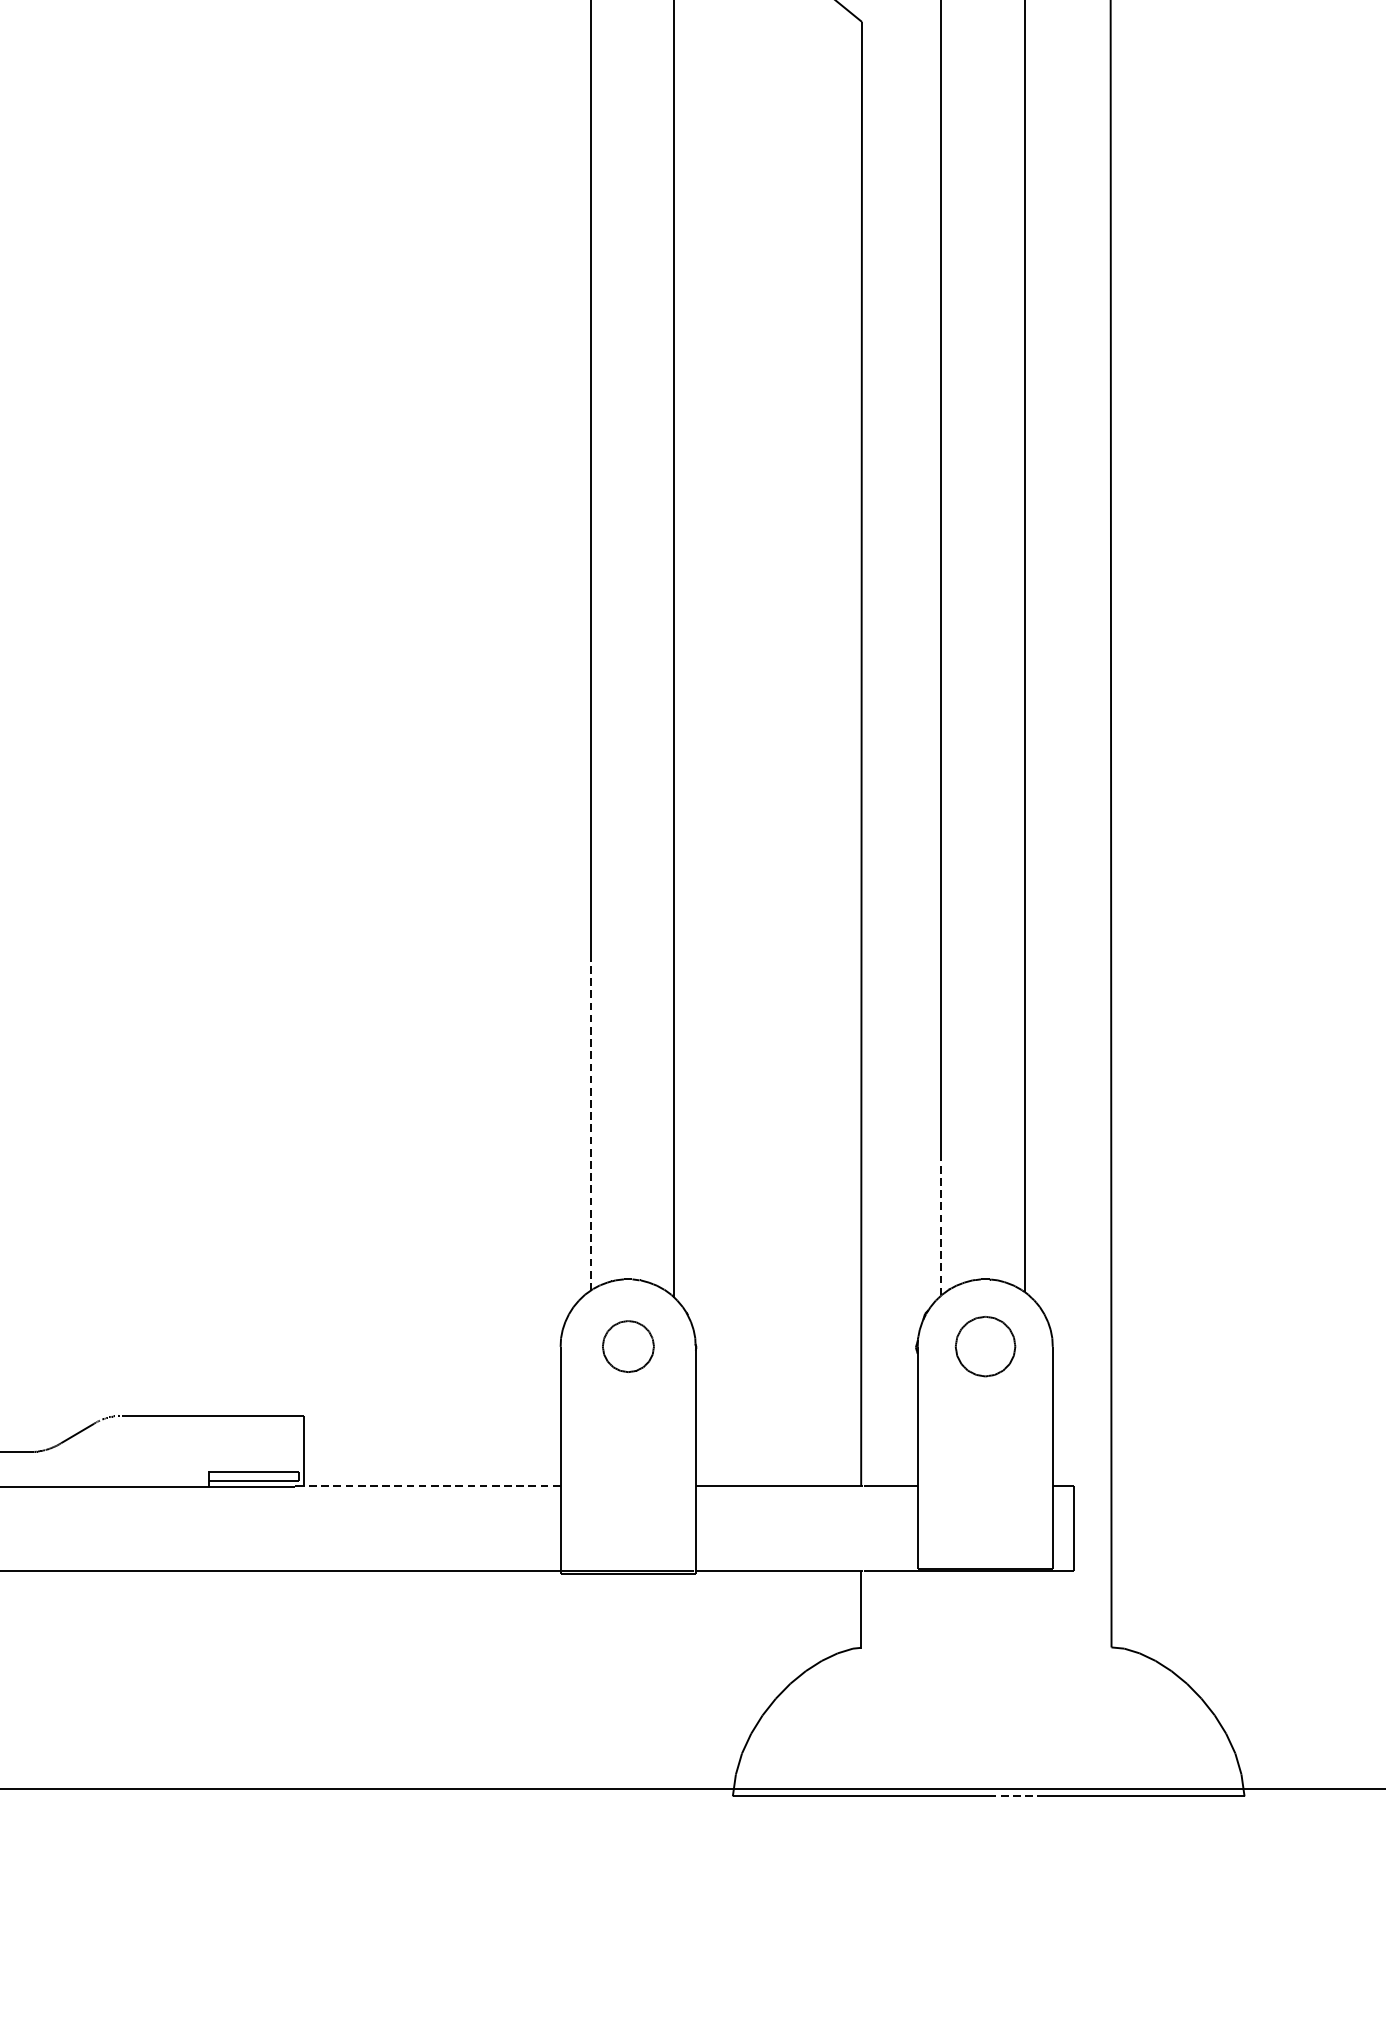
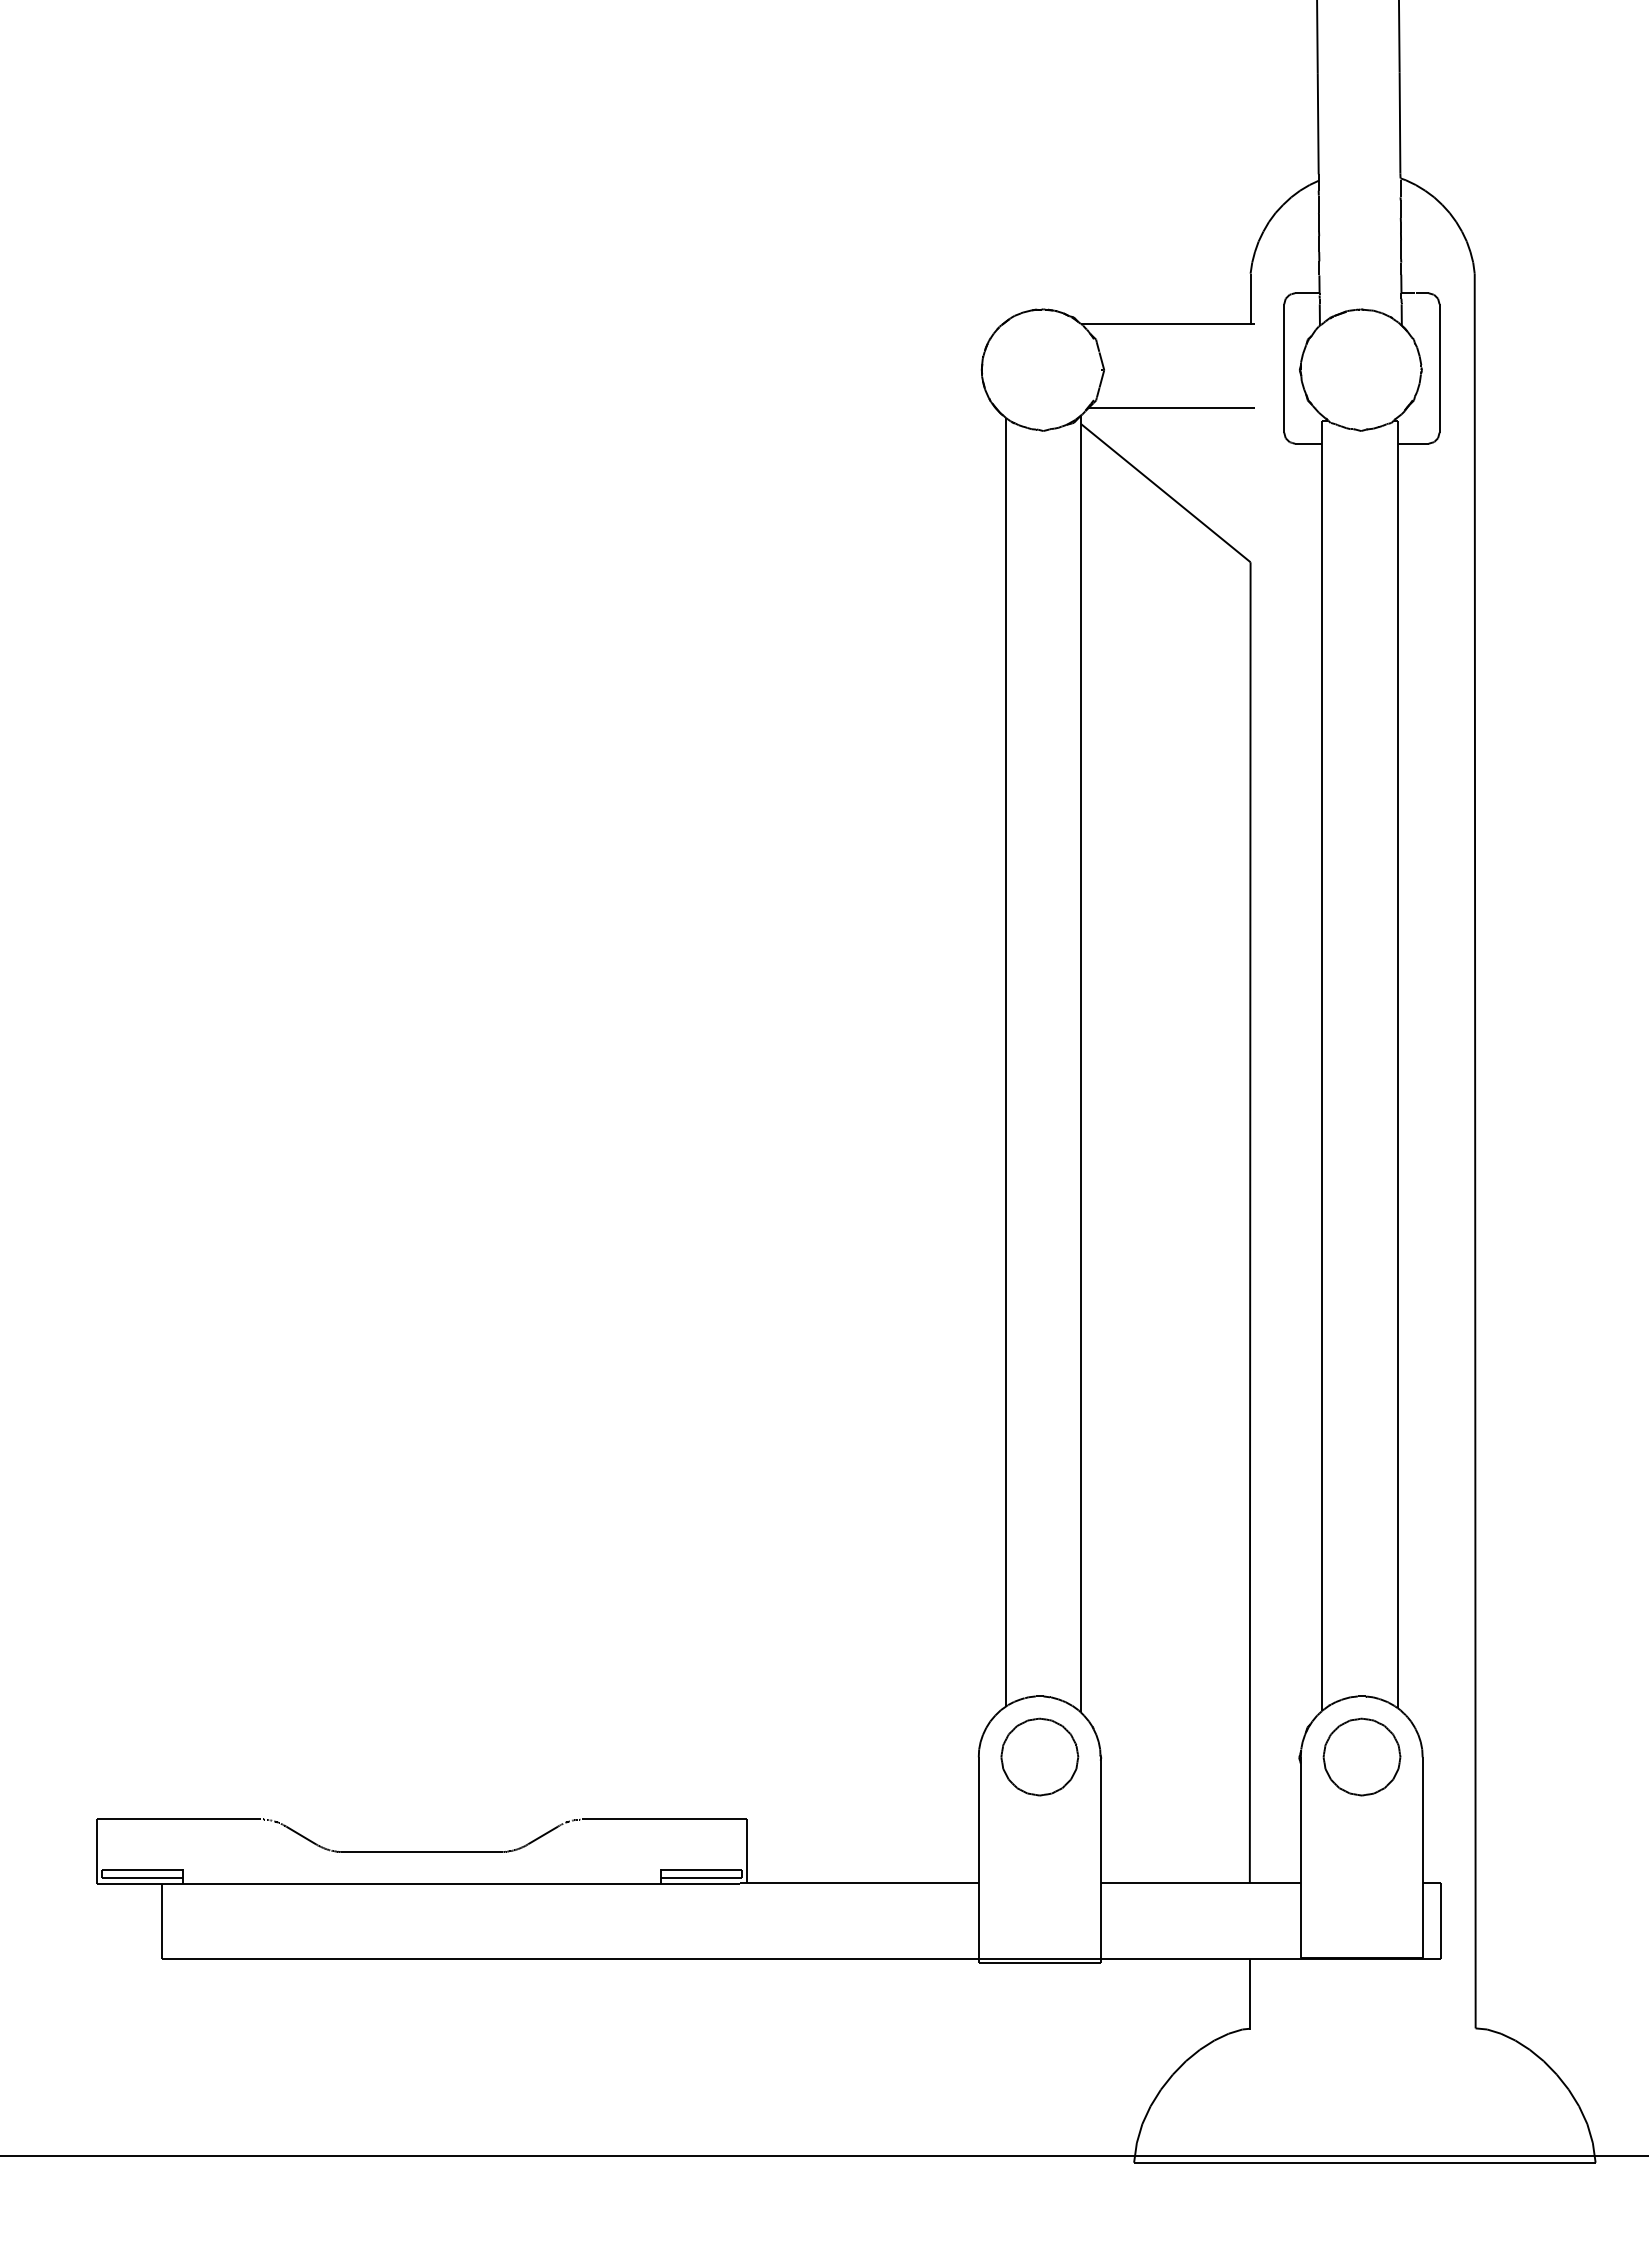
line: (590, 1124) -> (1005, 1556), dashed -> solid
line: (941, 1225) -> (1322, 1647), dashed -> solid
part: (627, 1345) -> (1039, 1756), size x1.67
part: (984, 1345) -> (1361, 1756), size x1.43
line: (431, 1486) -> (862, 1883), dashed -> solid
line: (1013, 1796) -> (1387, 2162), dashed -> solid

